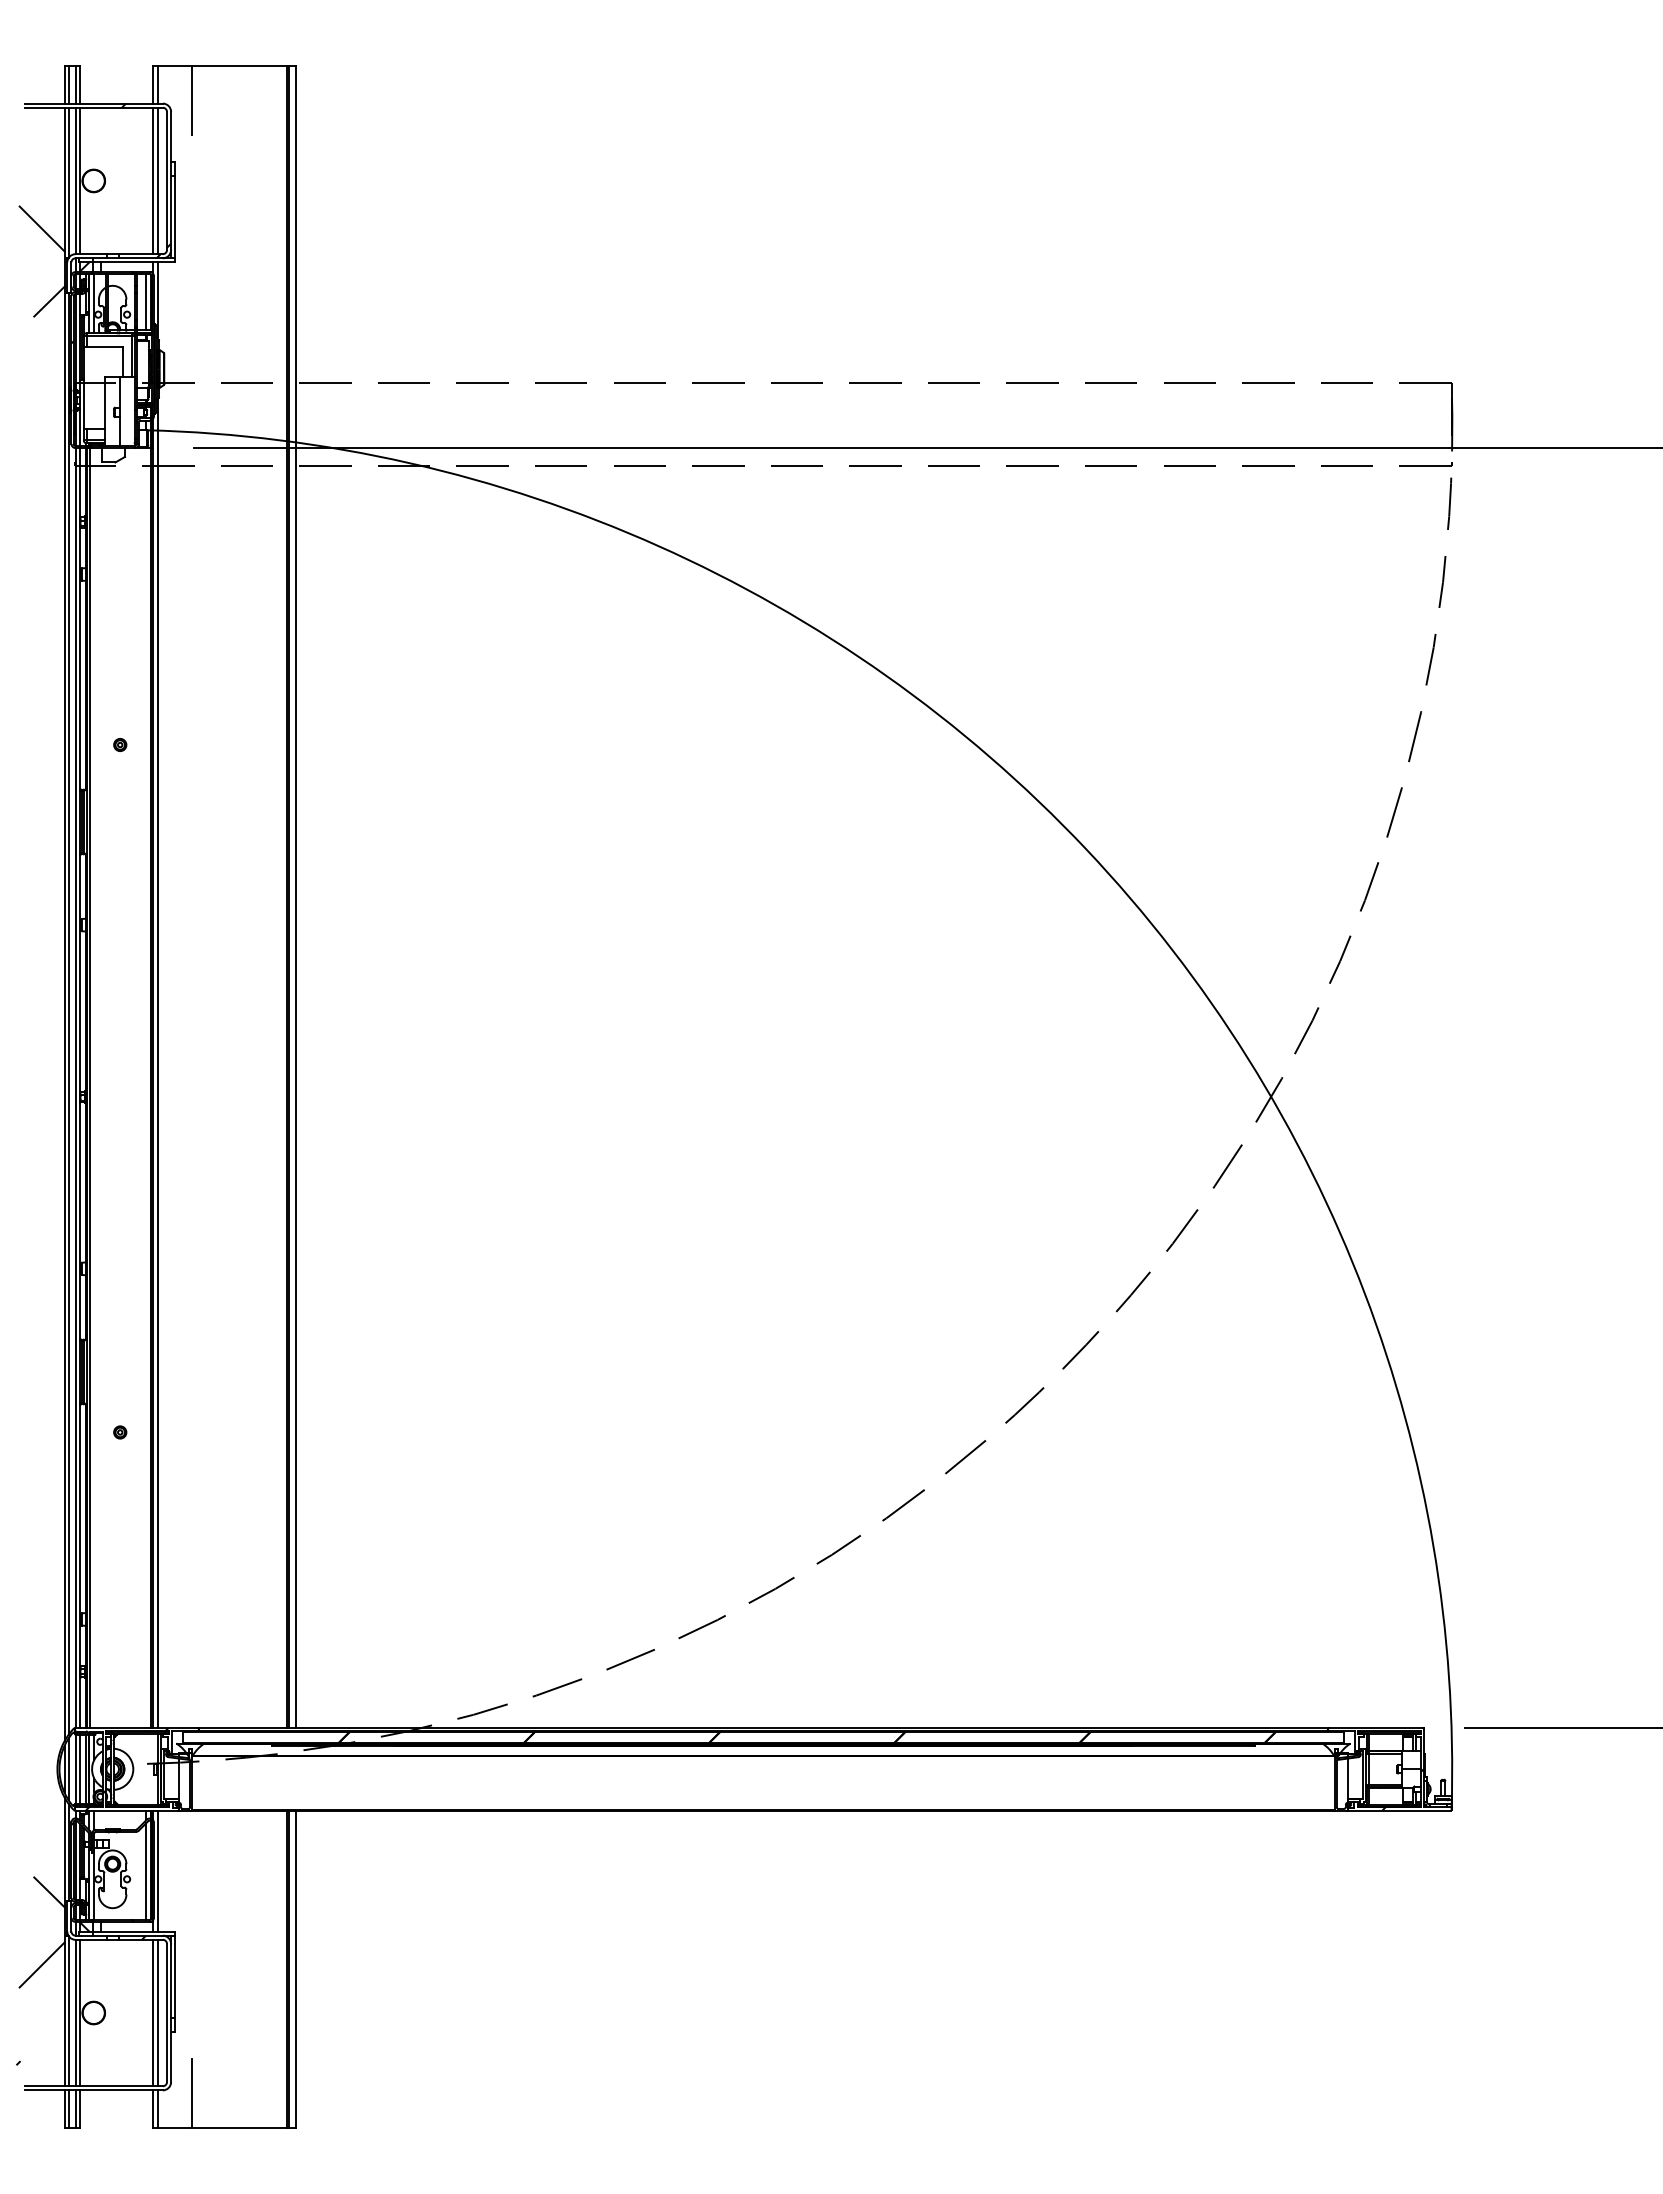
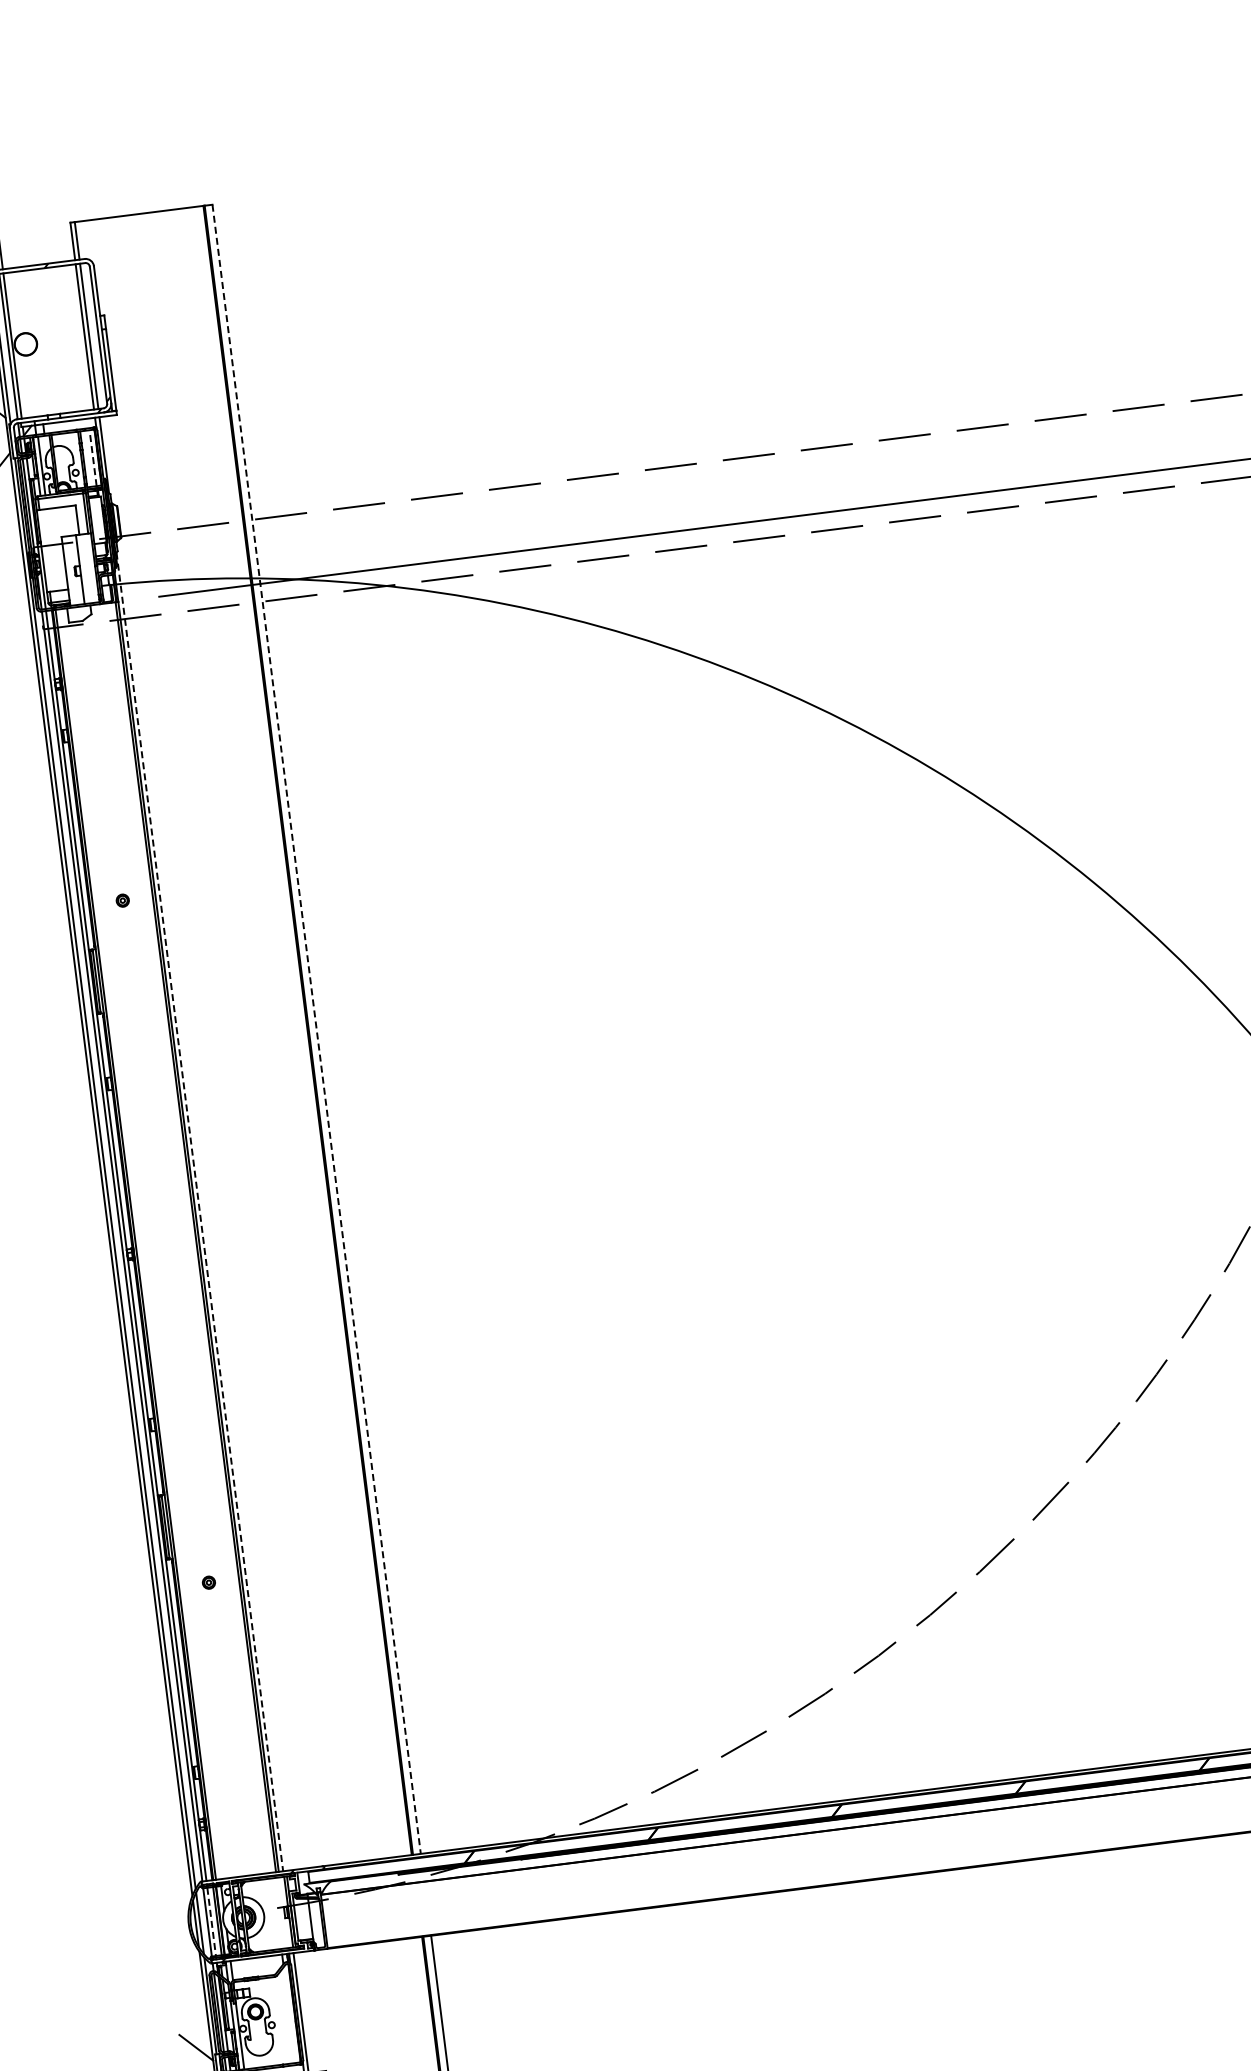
line: (192, 99) -> (113, 251), removed
line: (146, 301) -> (93, 457), solid -> dashed
line: (296, 897) -> (316, 1029), solid -> dashed
line: (157, 1063) -> (199, 1211), solid -> dashed
line: (80, 1769) -> (211, 1922), solid -> dashed
line: (146, 1871) -> (290, 2014), removed

